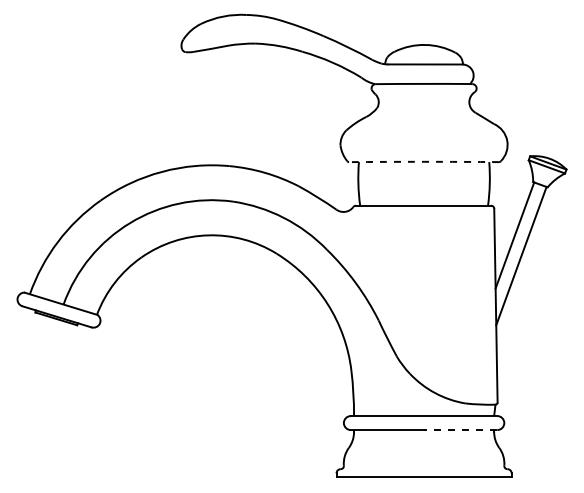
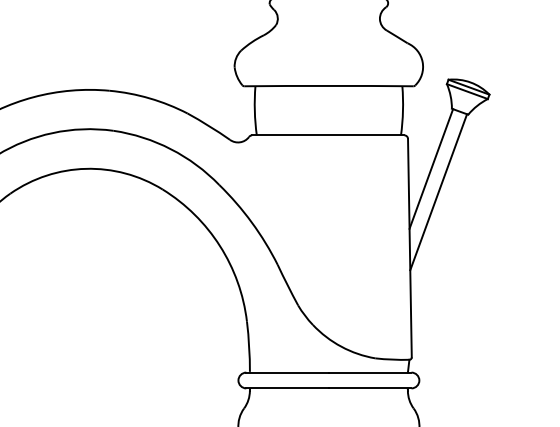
arc: (424, 161) -> (329, 85), dashed -> solid
line: (460, 430) -> (369, 388), dashed -> solid

